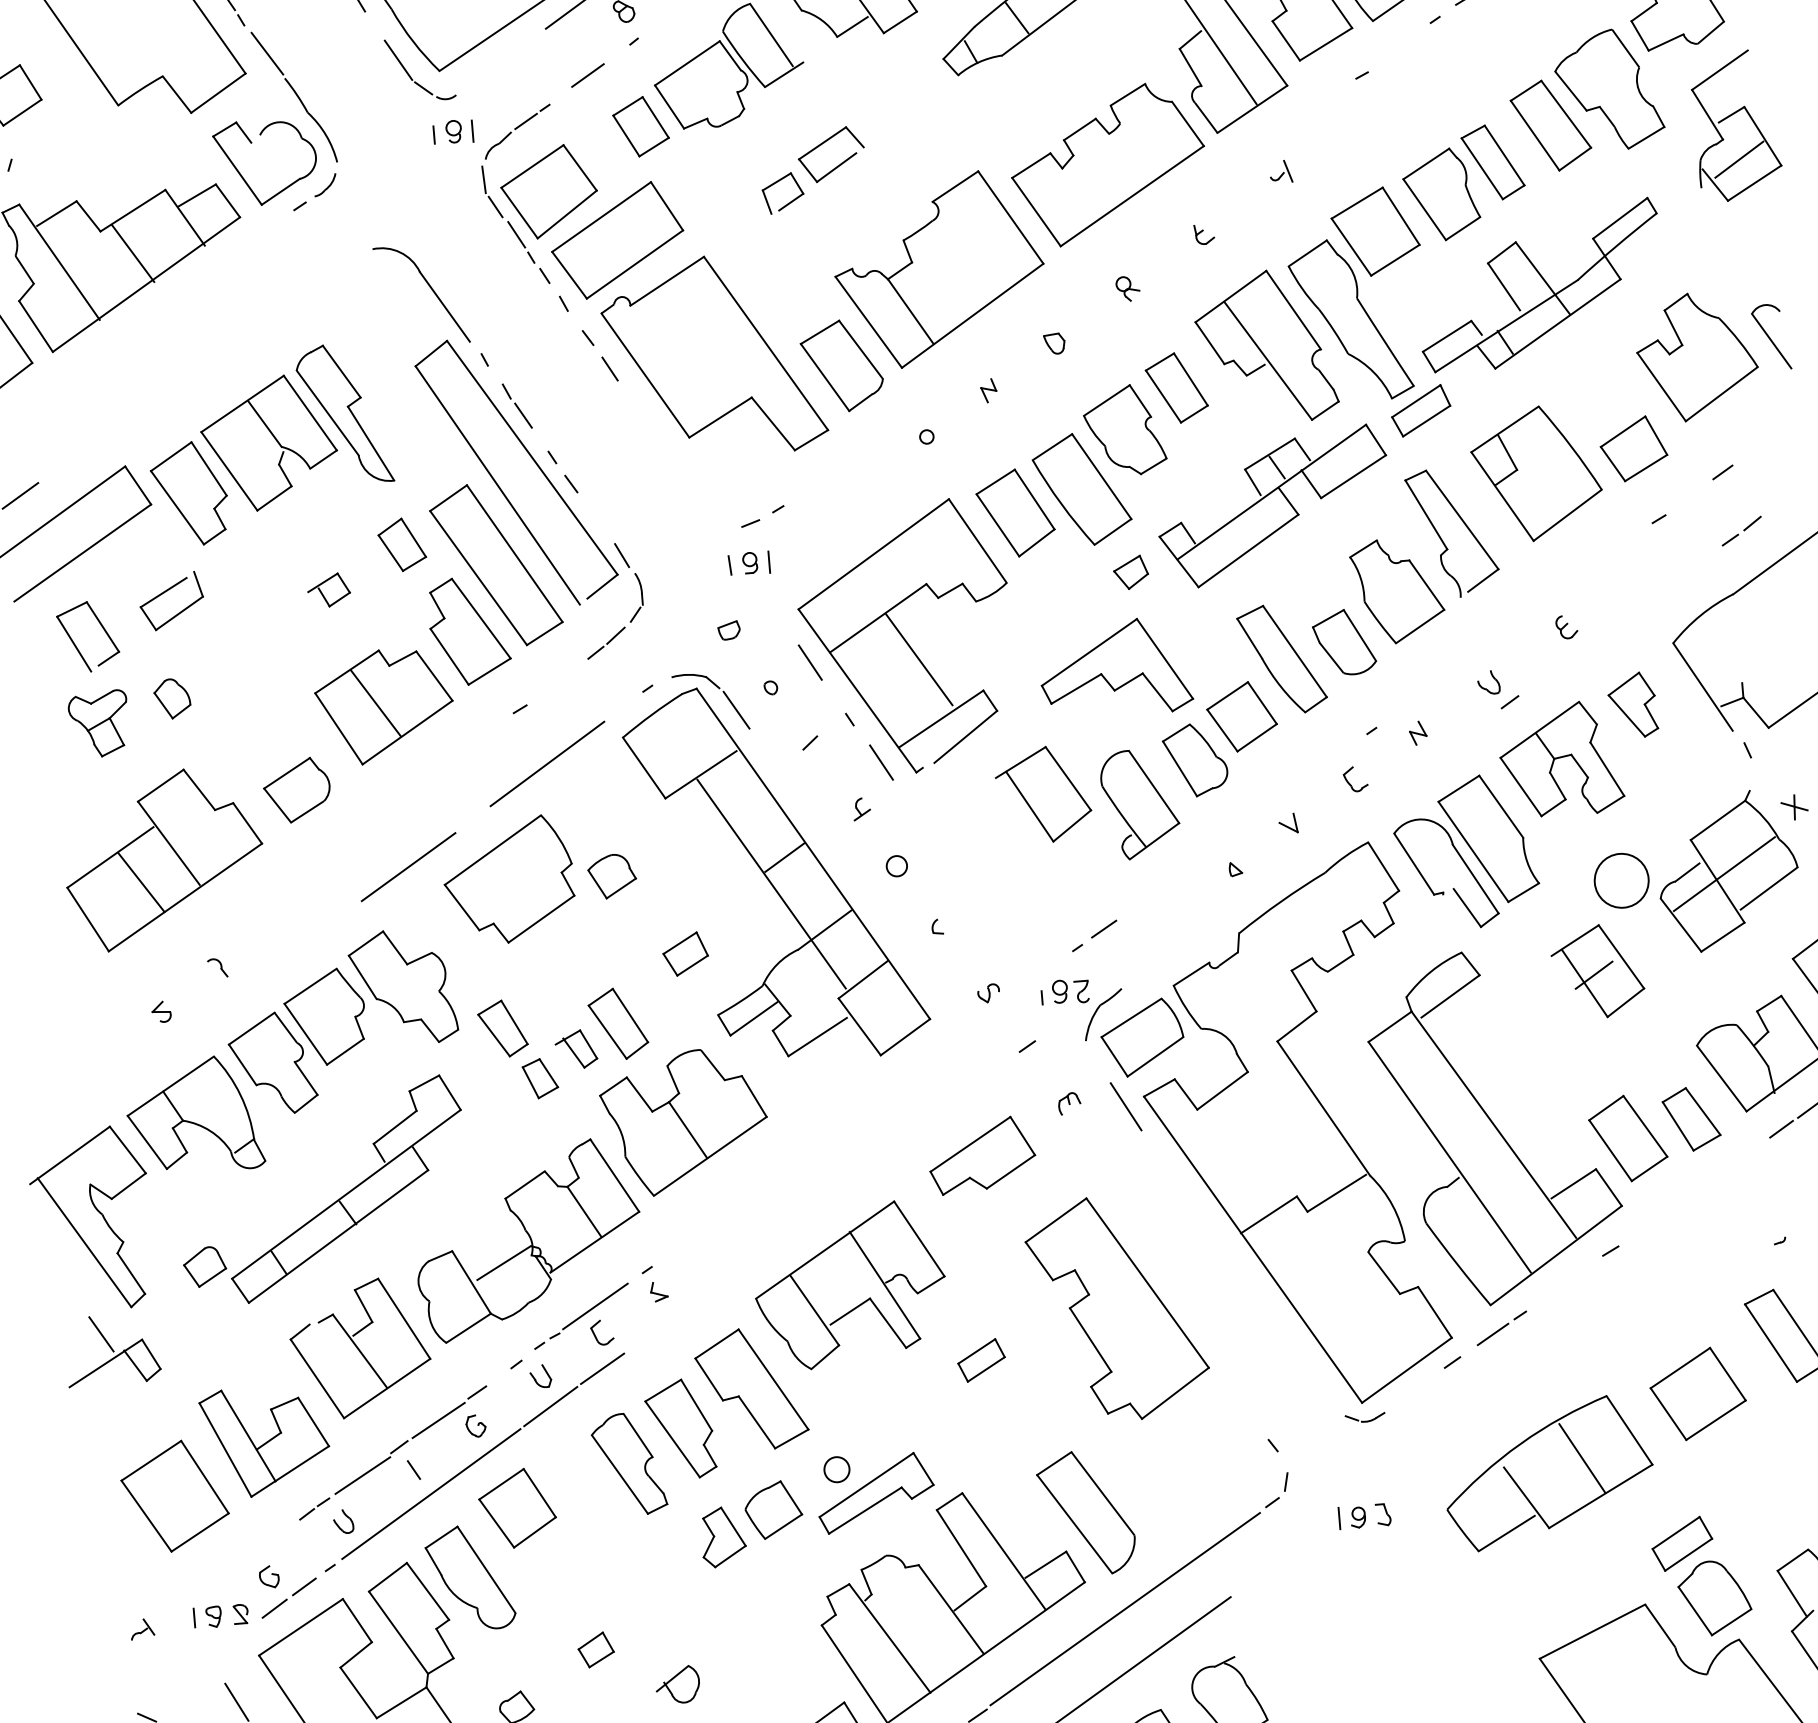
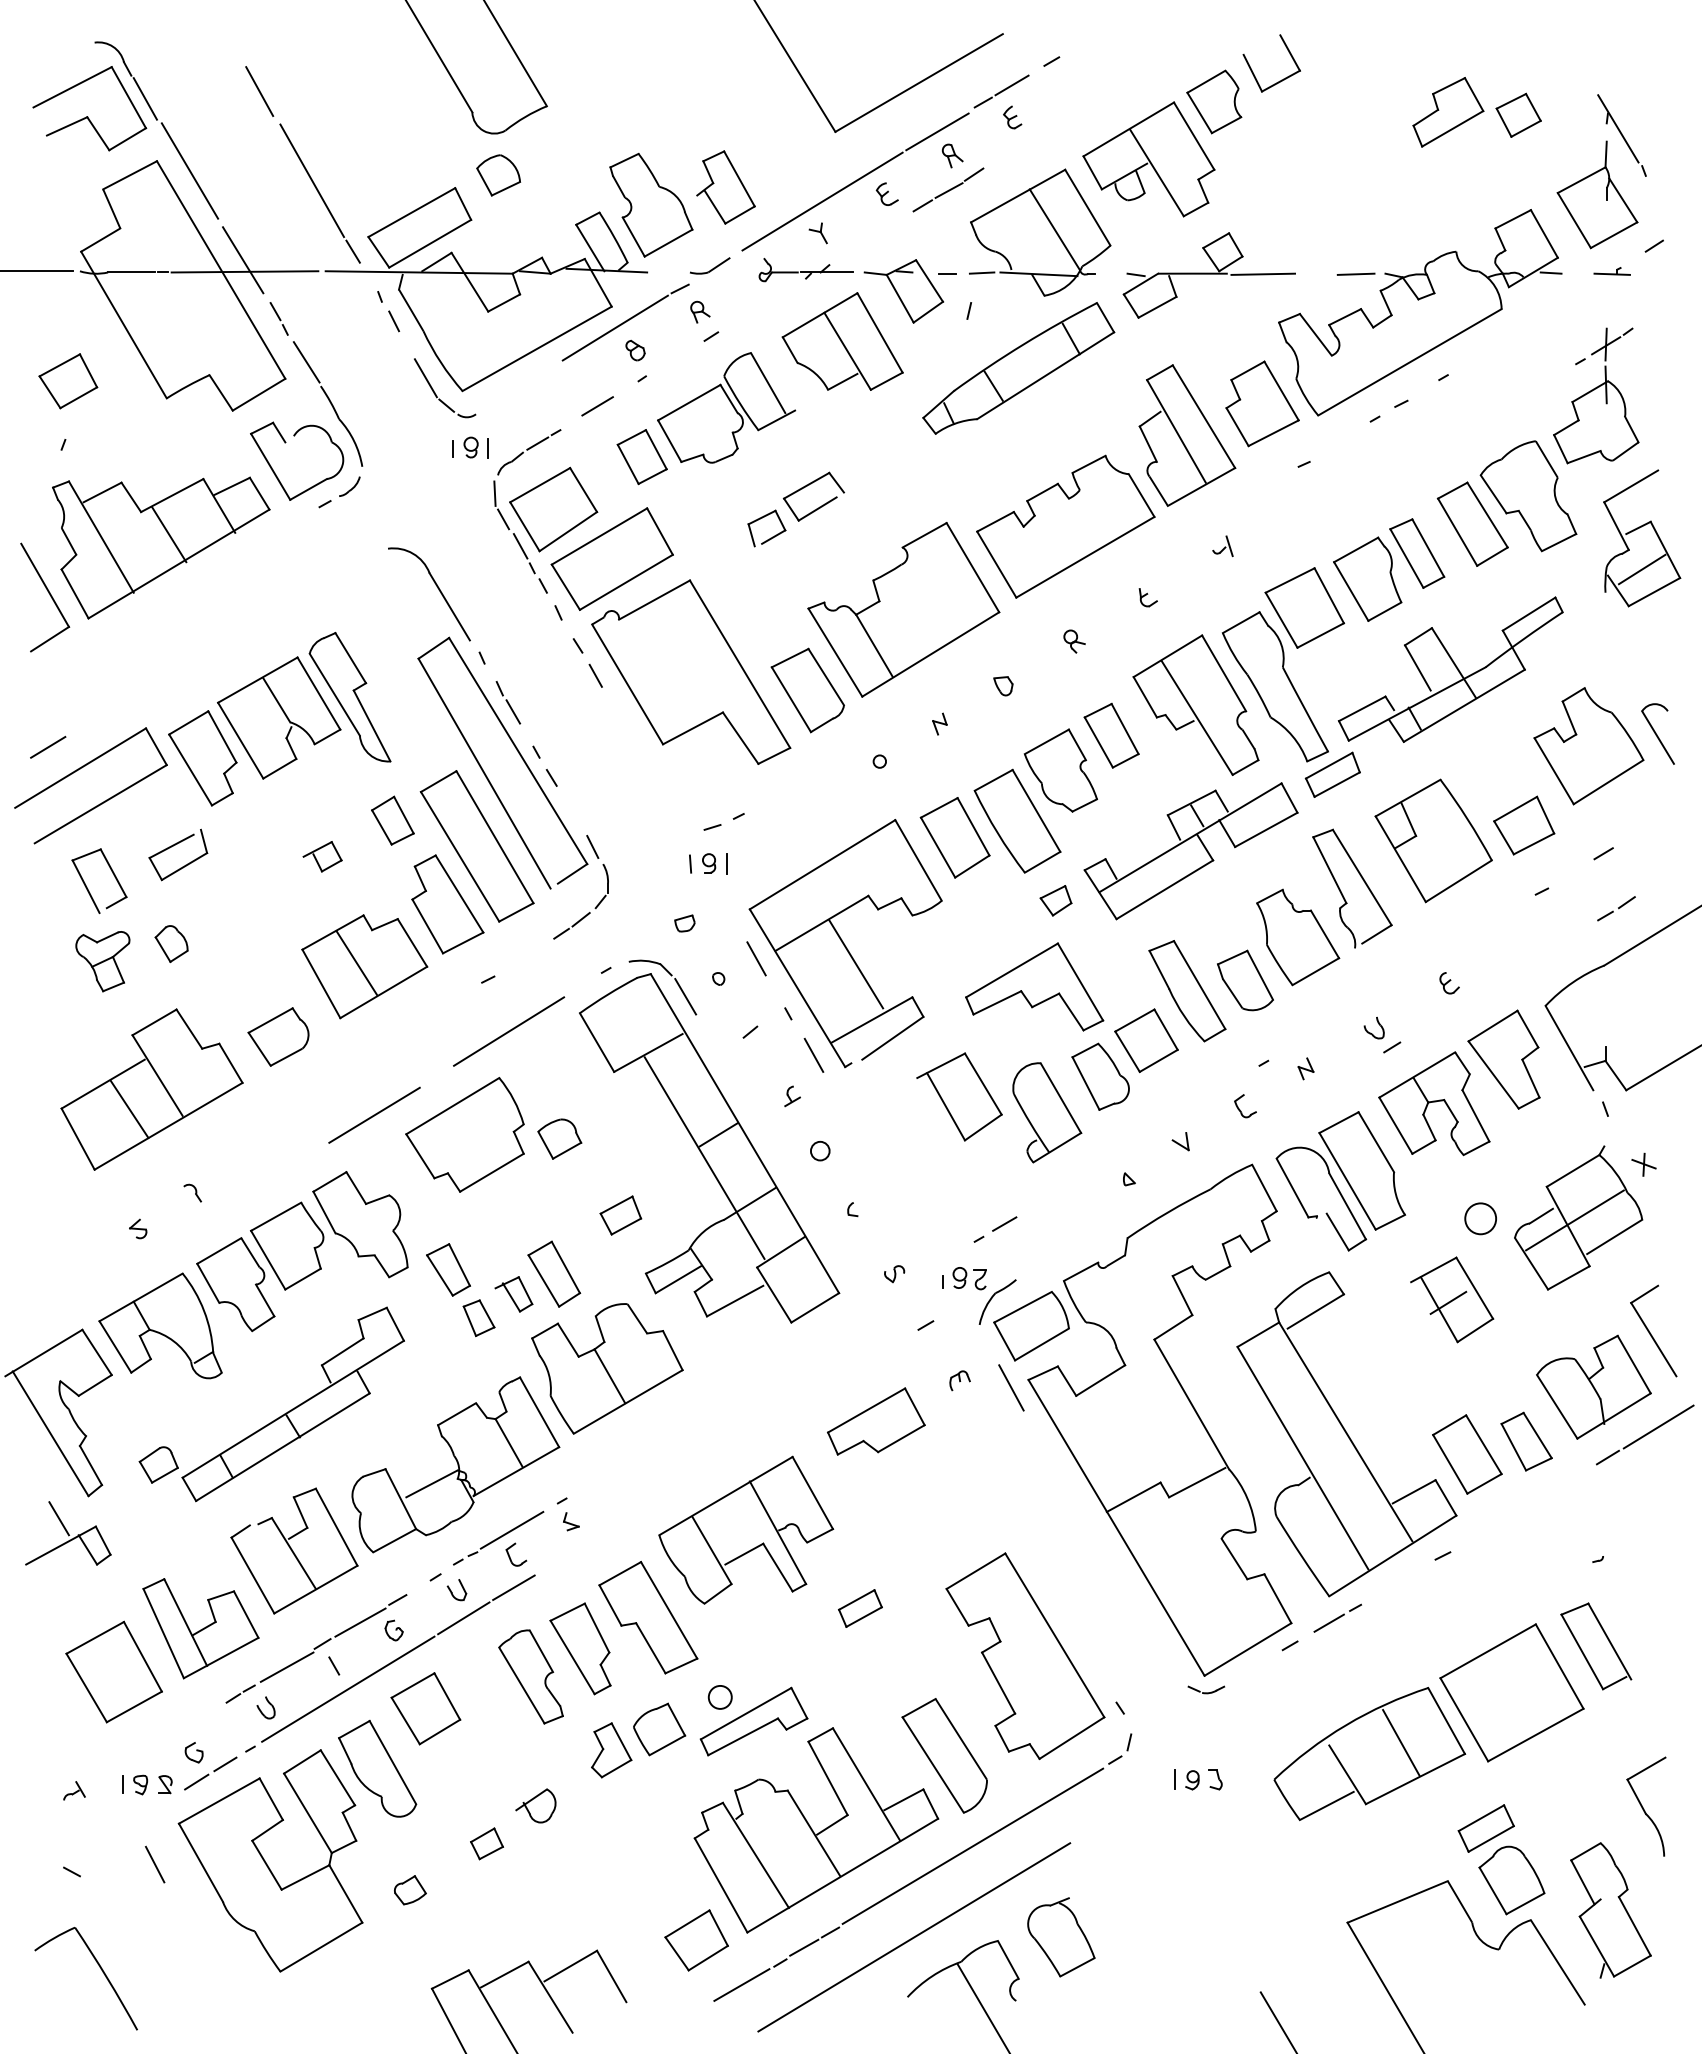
part: (1632, 705) -> (1503, 1059), size x1.67
circle: (1621, 880) -> (1480, 1218), size x0.62
part: (1117, 1307) -> (1025, 1655), moved
part: (1697, 1393) -> (1511, 1692), size x1.67
part: (677, 1684) -> (535, 1805), moved

